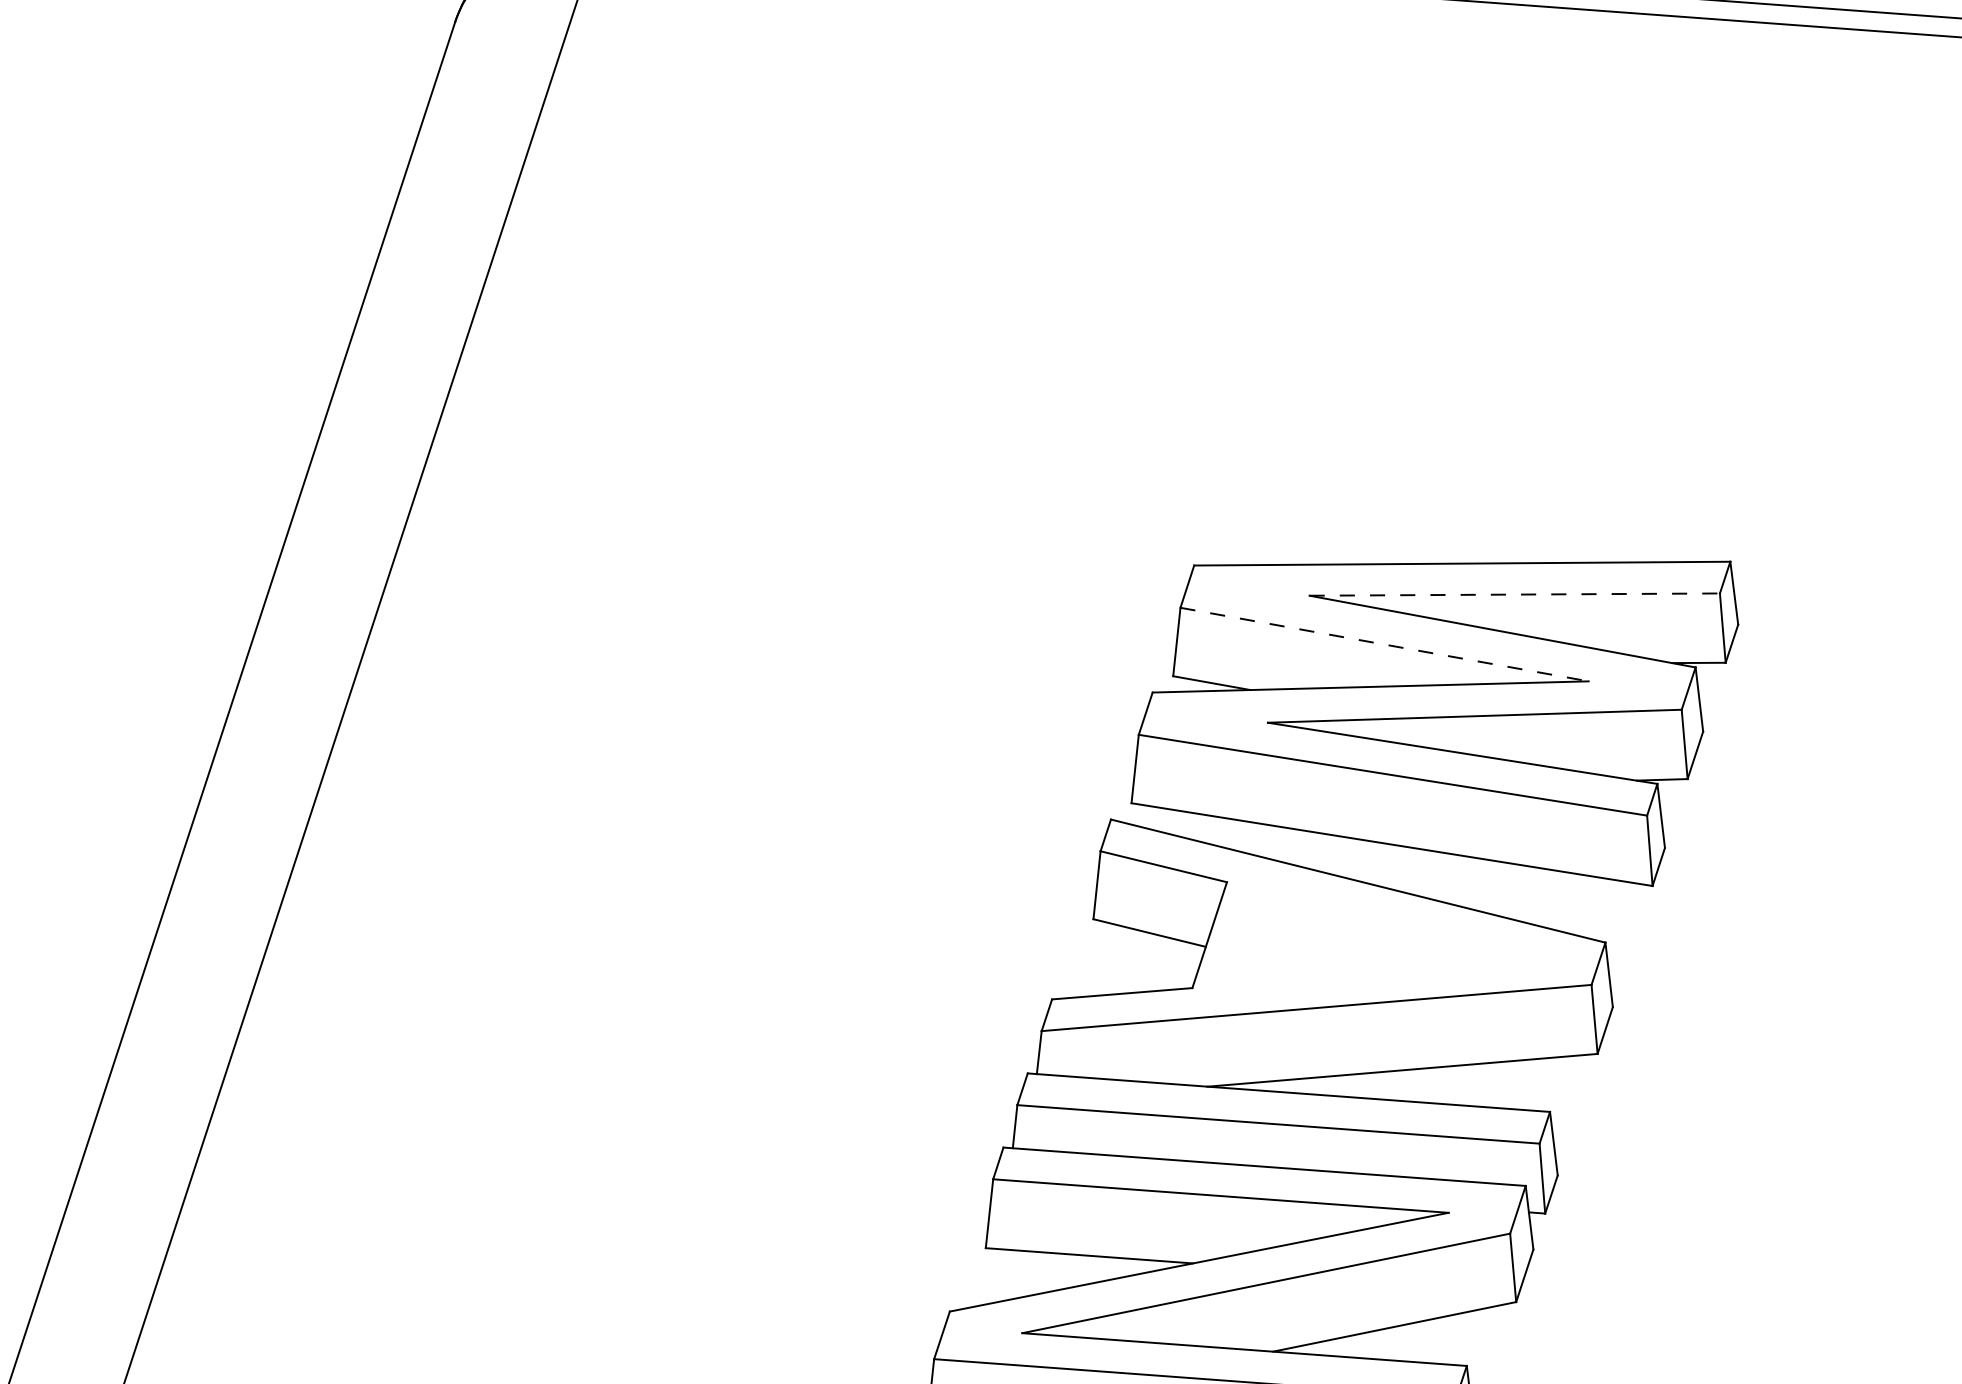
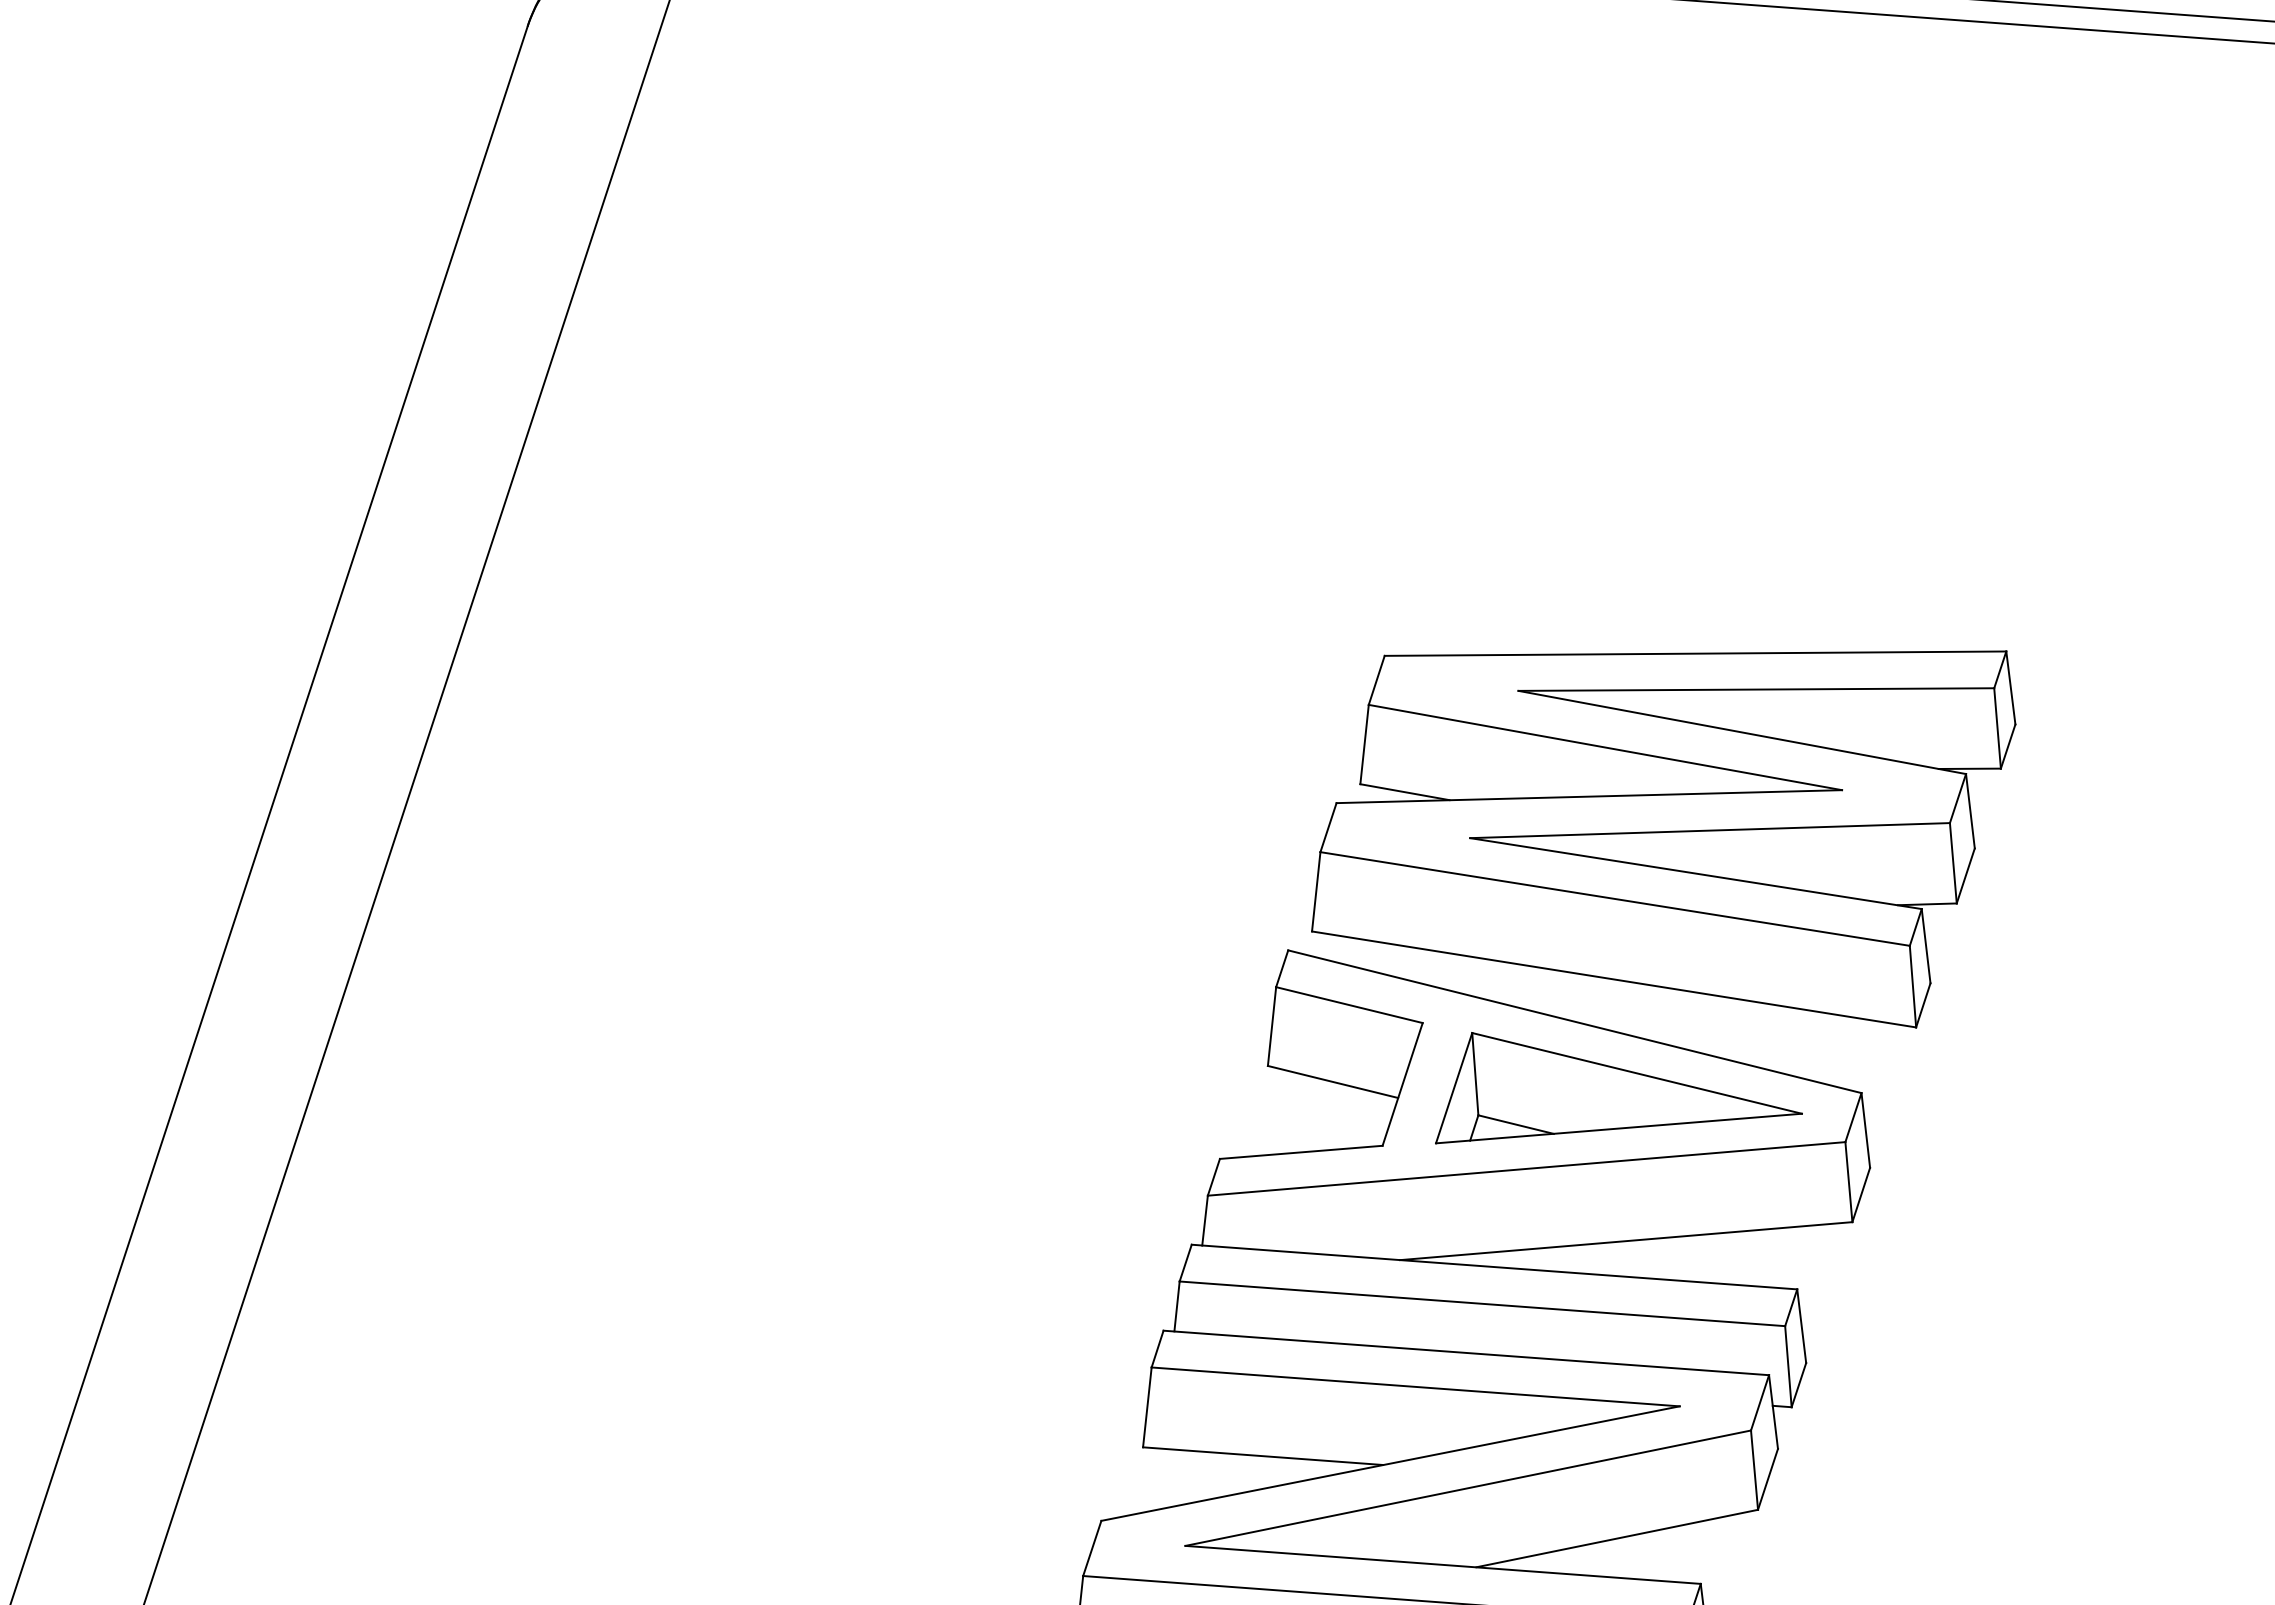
line: (1514, 594) -> (1756, 689), dashed -> solid
line: (1384, 644) -> (1605, 747), dashed -> solid
part: (1395, 938) -> (1618, 1088), added

